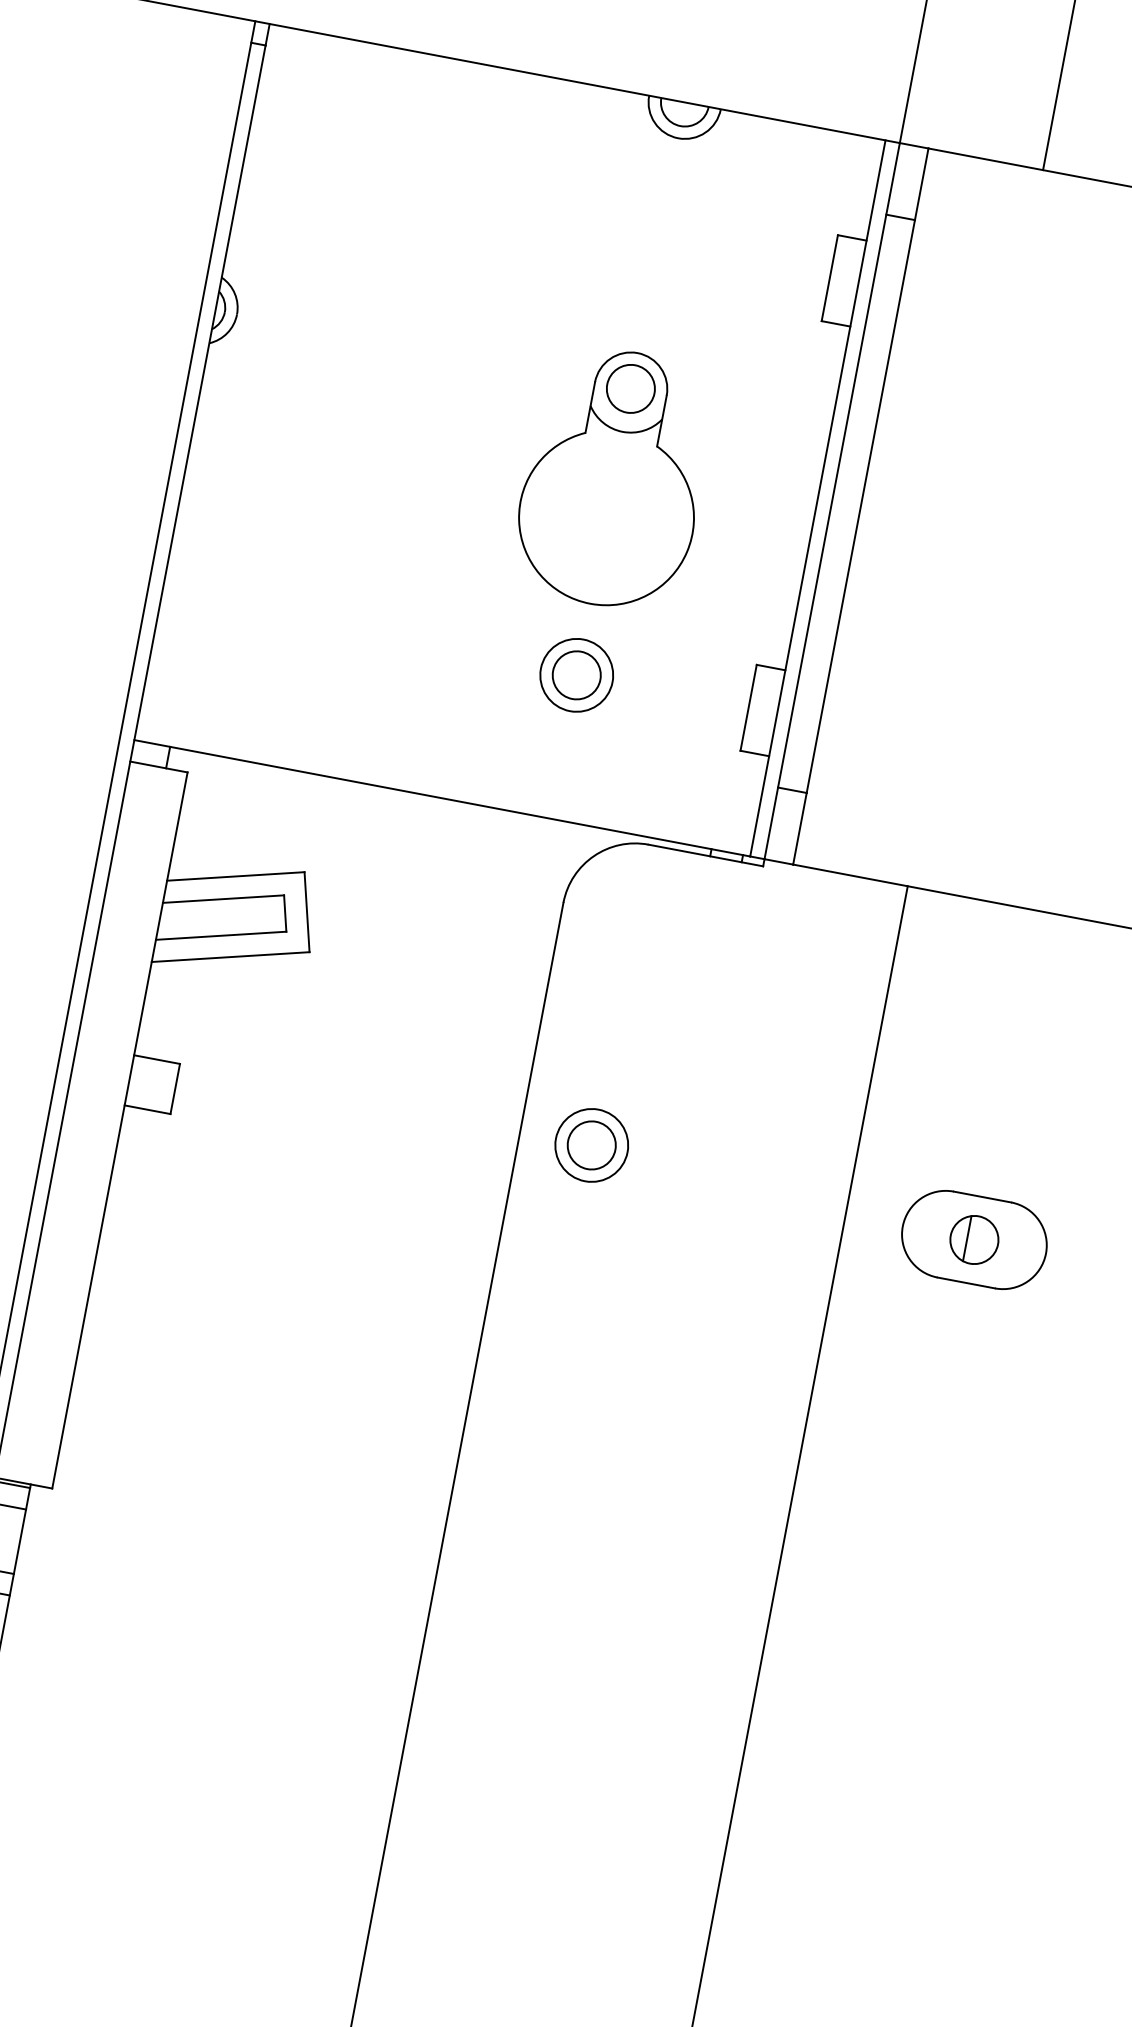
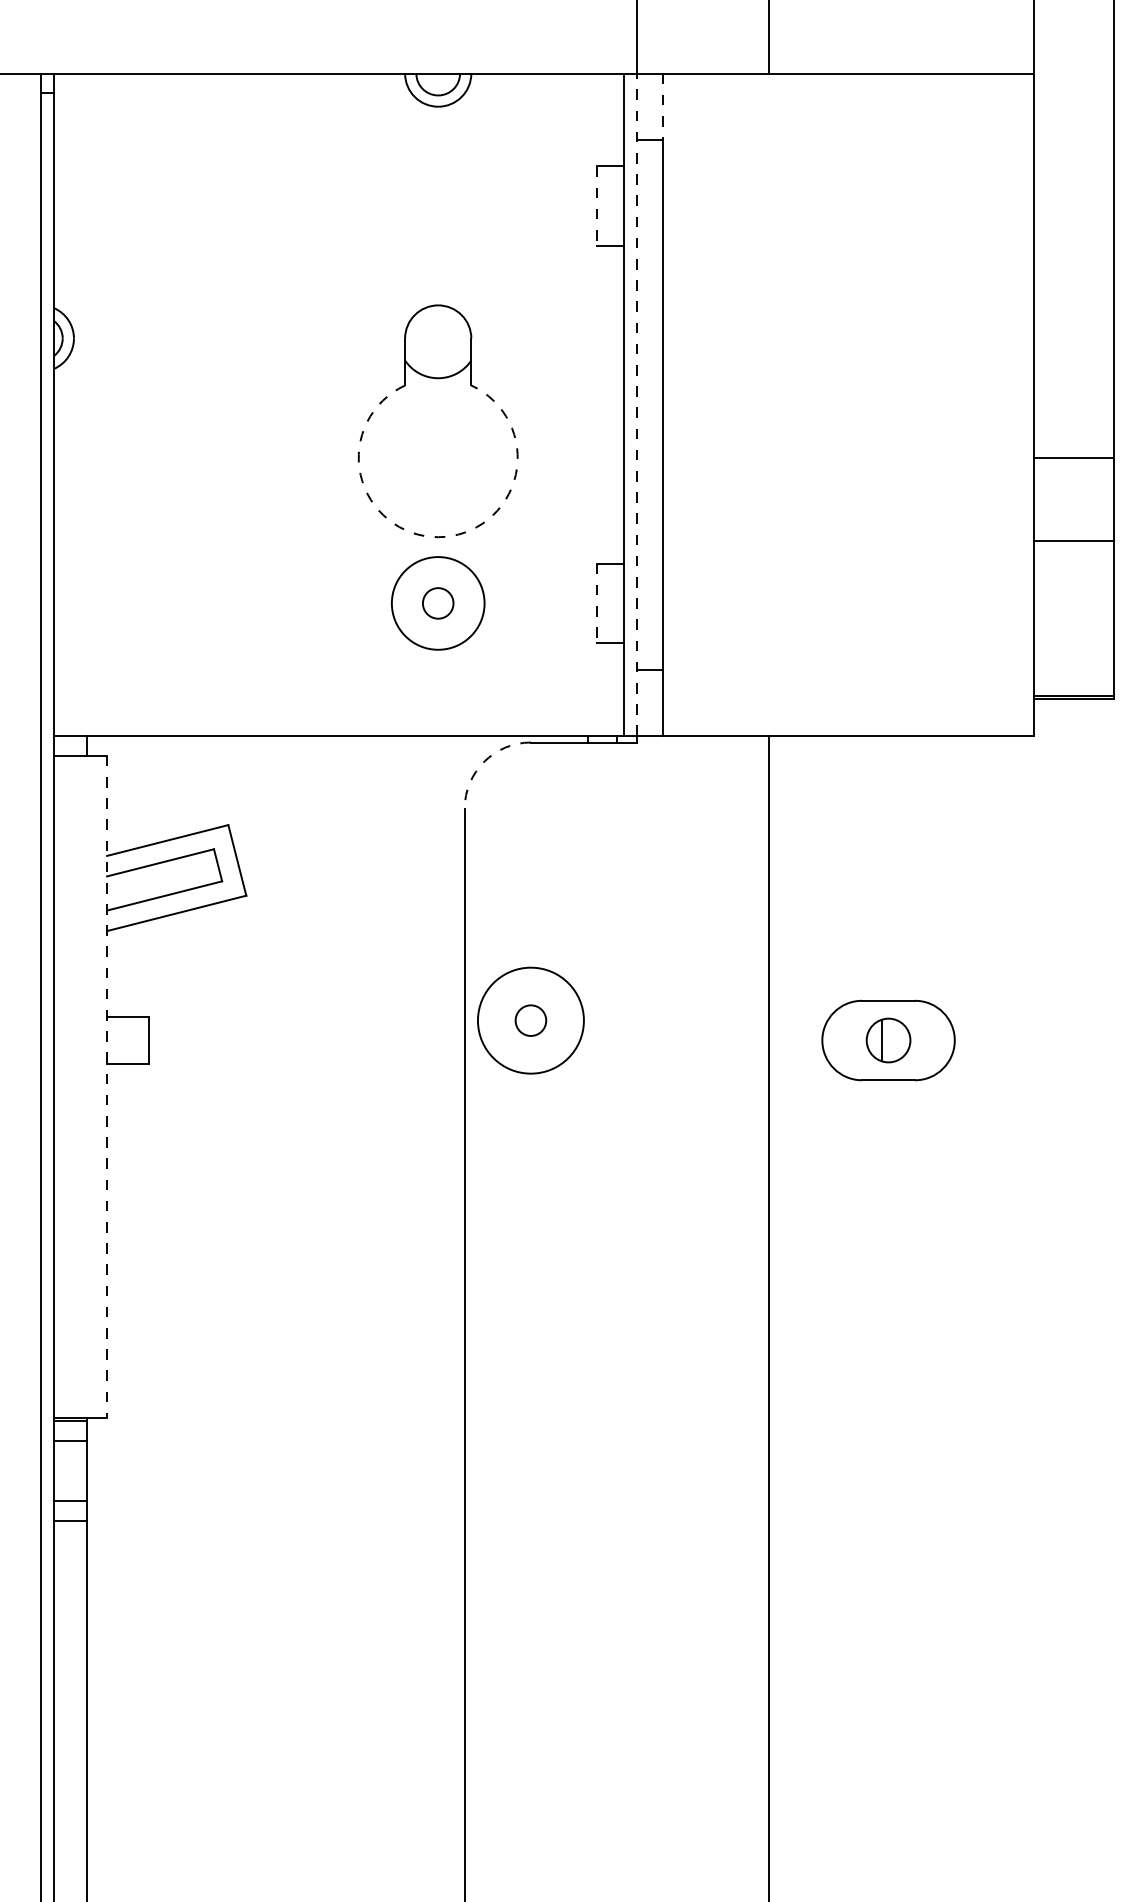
line: (921, 185) -> (663, 107), solid -> dashed
line: (830, 278) -> (597, 206), solid -> dashed
circle: (630, 388) -> (437, 338), removed
line: (831, 500) -> (636, 404), solid -> dashed
arc: (590, 604) -> (438, 537), solid -> dashed
circle: (577, 675) -> (438, 603), size x0.7
circle: (577, 675) -> (438, 603), size x1.4
line: (748, 707) -> (597, 603), solid -> dashed
arc: (594, 855) -> (484, 761), solid -> dashed
line: (120, 1131) -> (107, 1087), solid -> dashed
circle: (591, 1145) -> (530, 1020), size x0.7
circle: (591, 1145) -> (530, 1020), size x1.6

